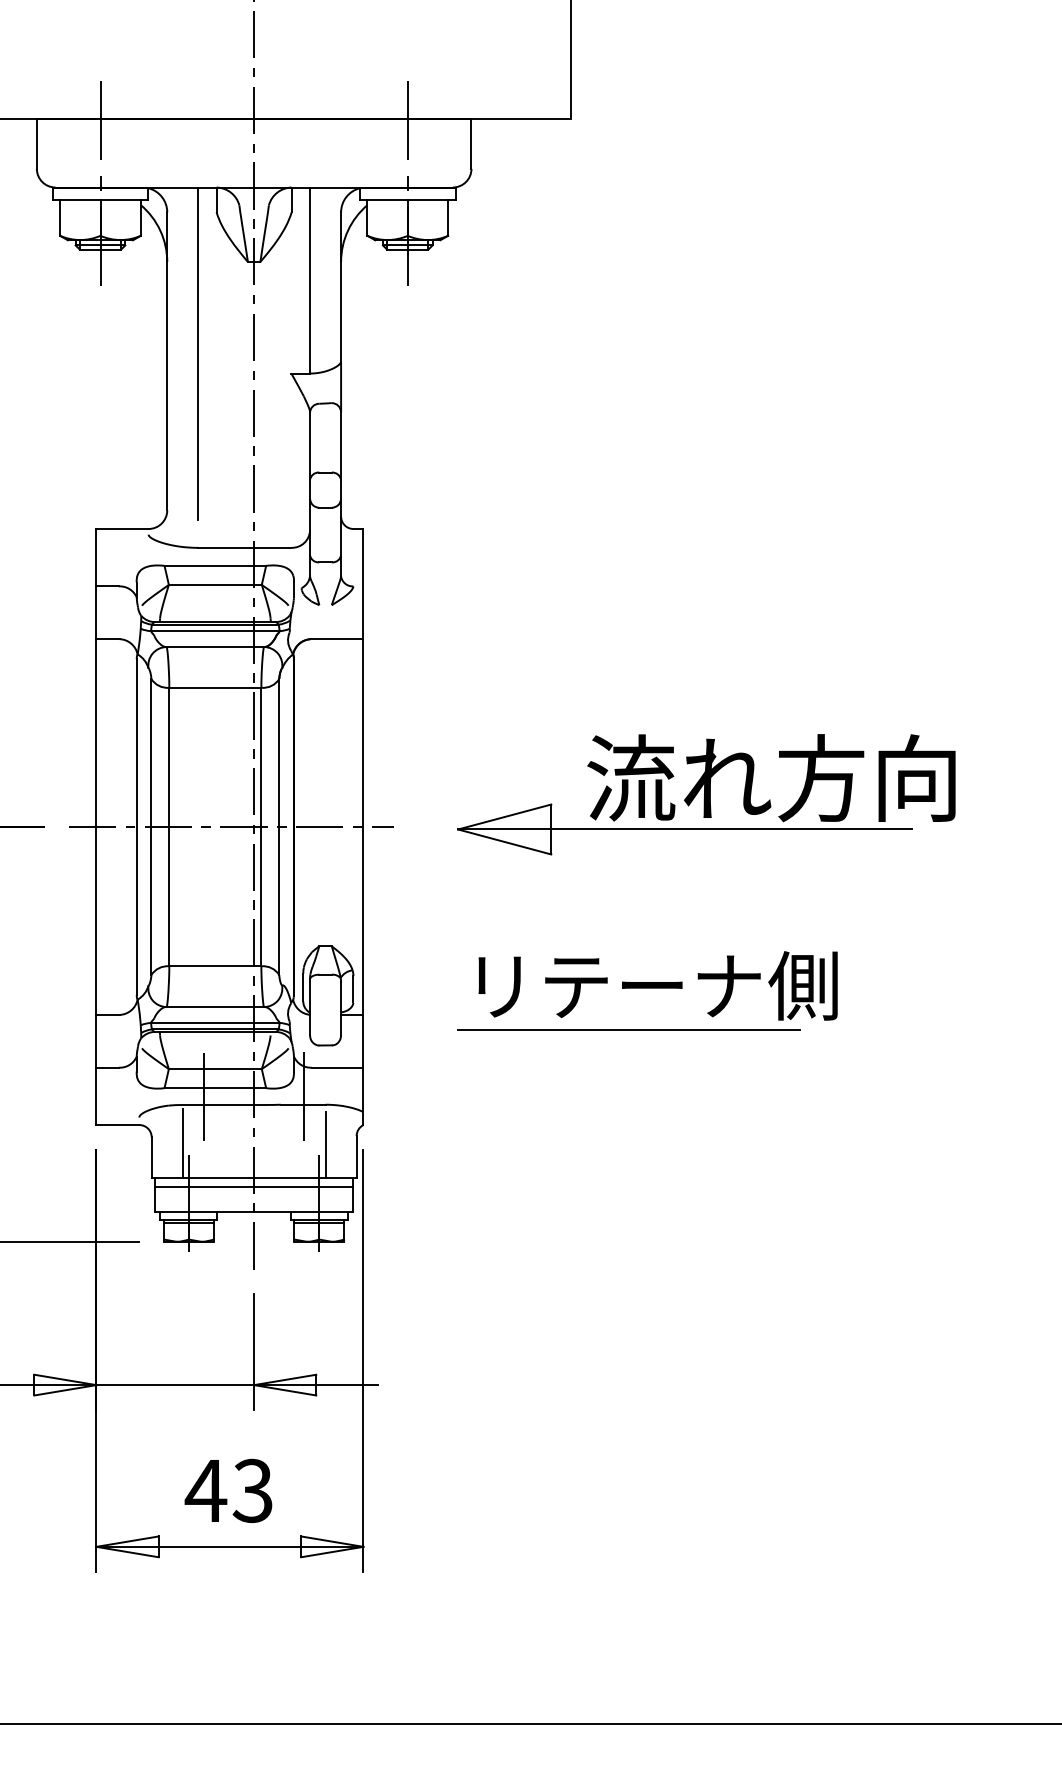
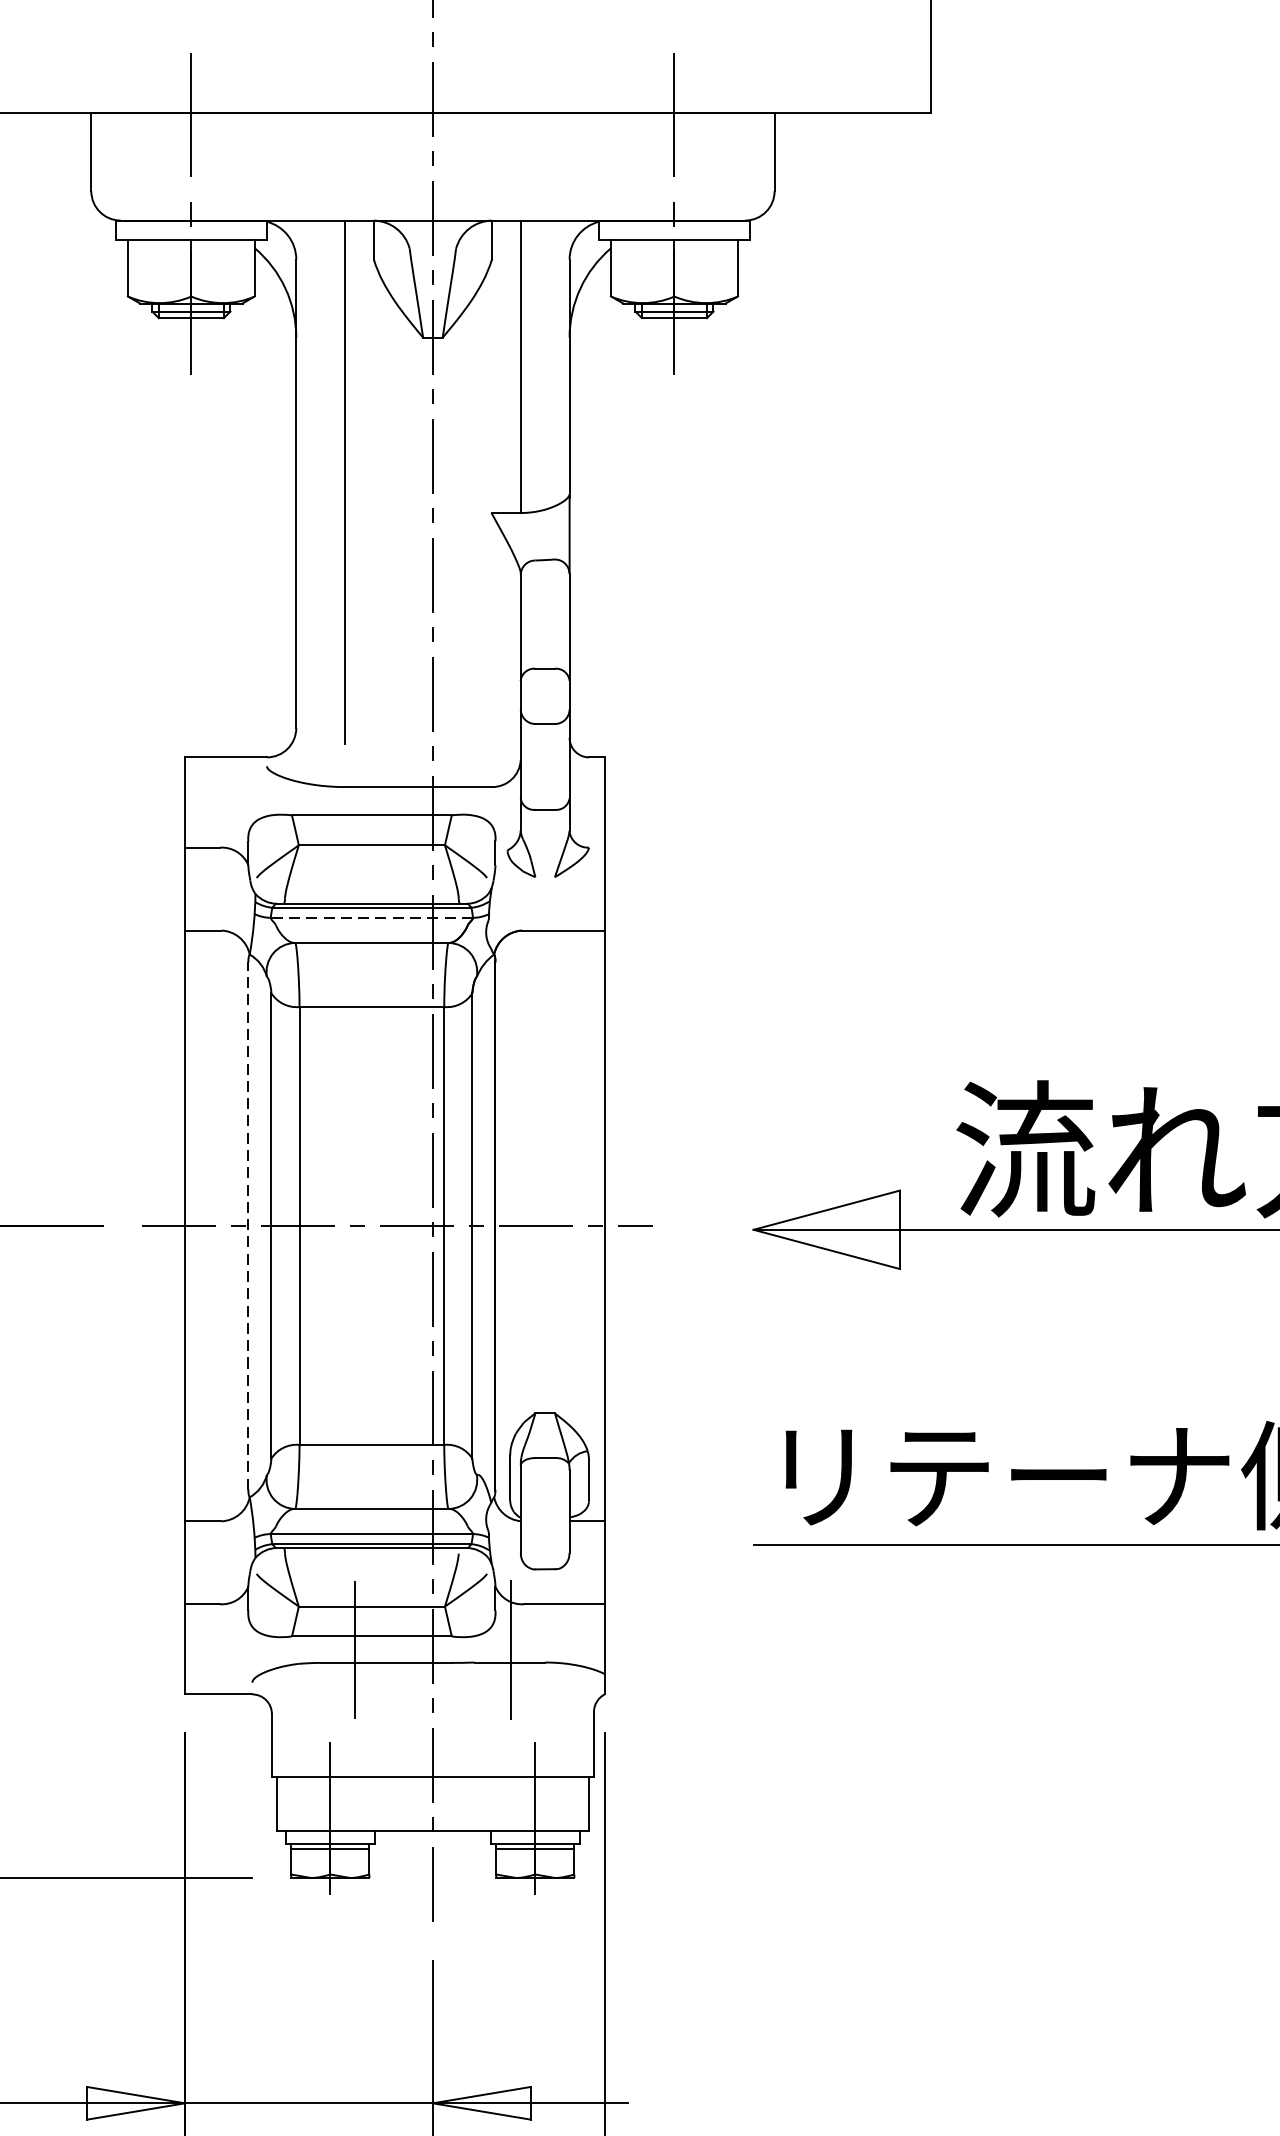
line: (214, 631) -> (370, 918), solid -> dashed
line: (136, 827) -> (247, 1226), solid -> dashed
line: (182, 1142) -> (320, 1721), removed
line: (325, 1144) -> (545, 1725), removed
line: (253, 1187) -> (431, 1792), removed

